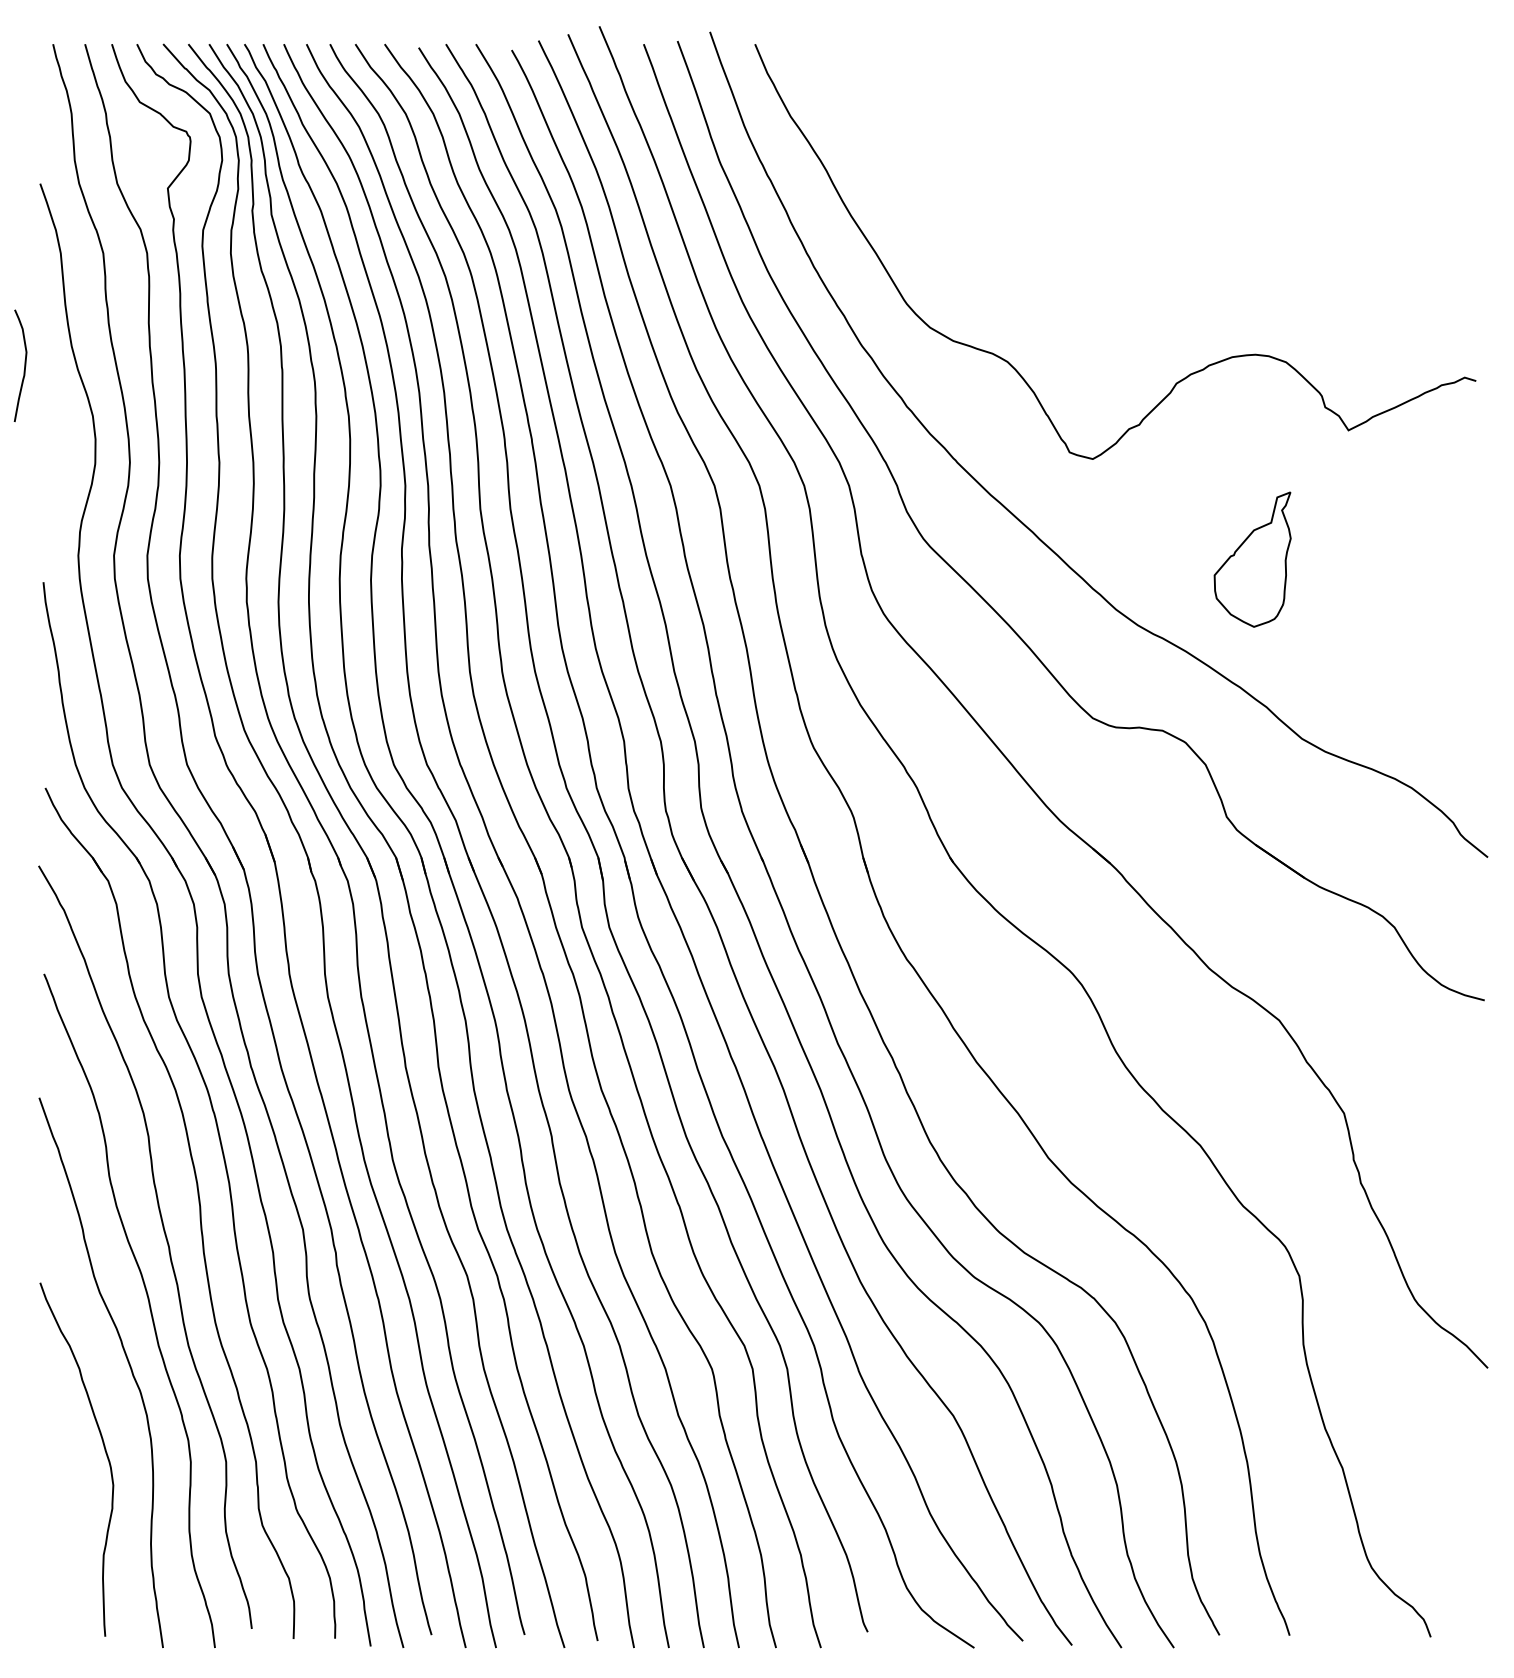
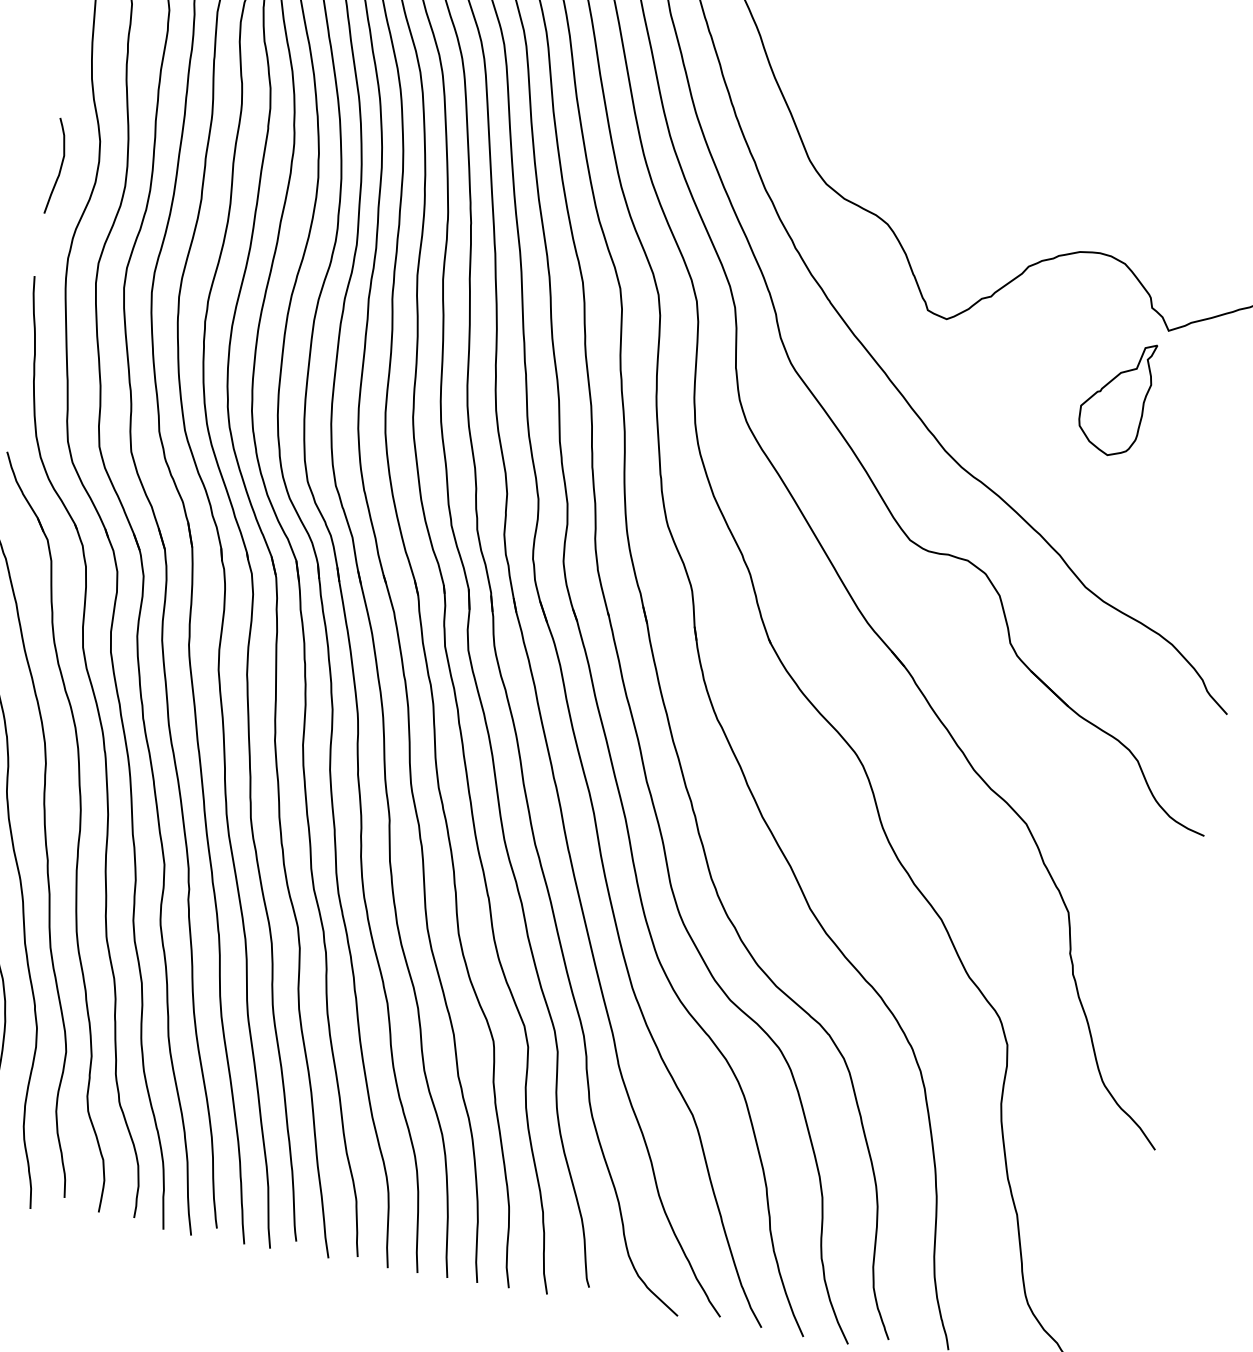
curve: (24, 365) -> (60, 166), moved
part: (1252, 559) -> (1115, 397), moved

